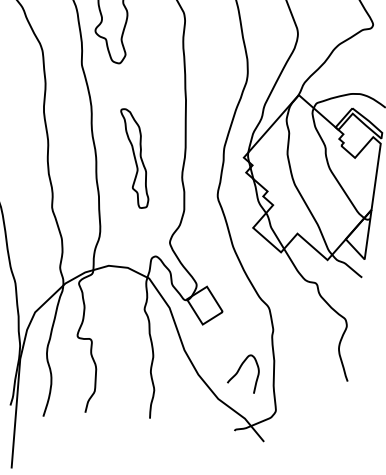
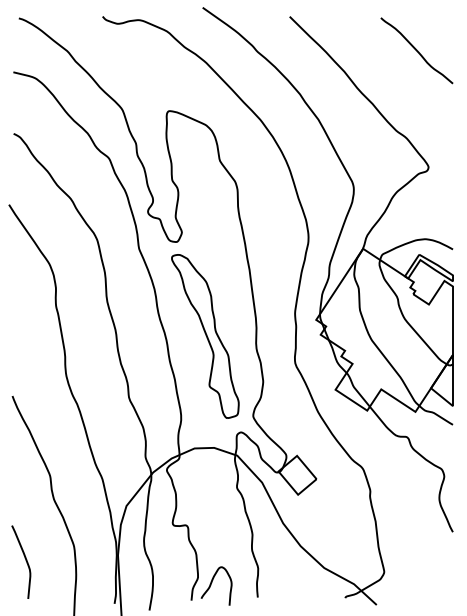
part: (134, 158) -> (205, 336), size x1.67
curve: (240, 368) -> (212, 582), moved

